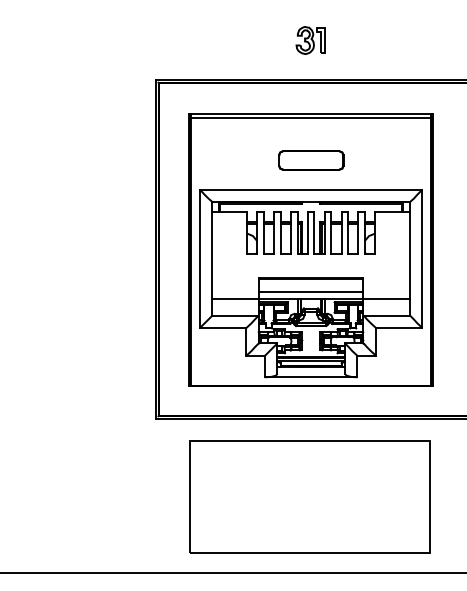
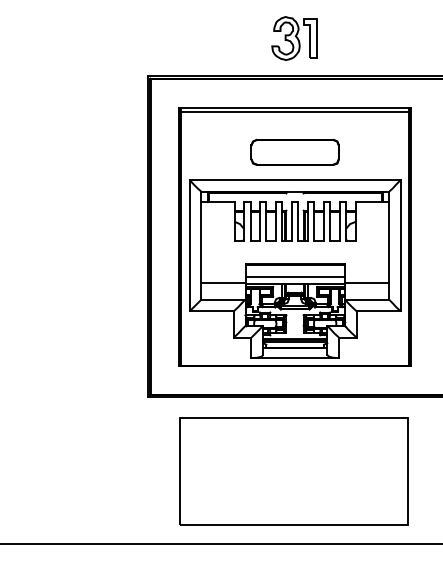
part: (310, 40) -> (294, 38), size x1.67
part: (311, 160) -> (295, 152), size x1.43

